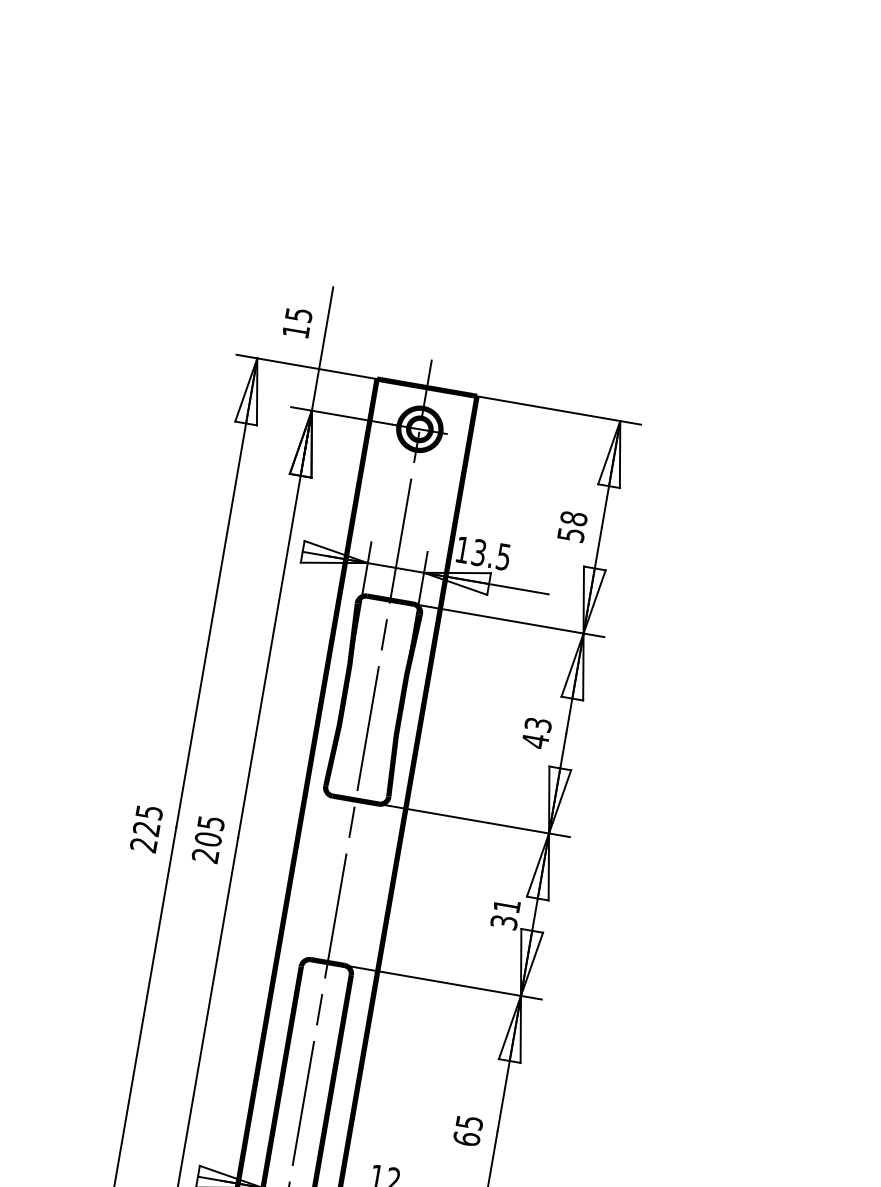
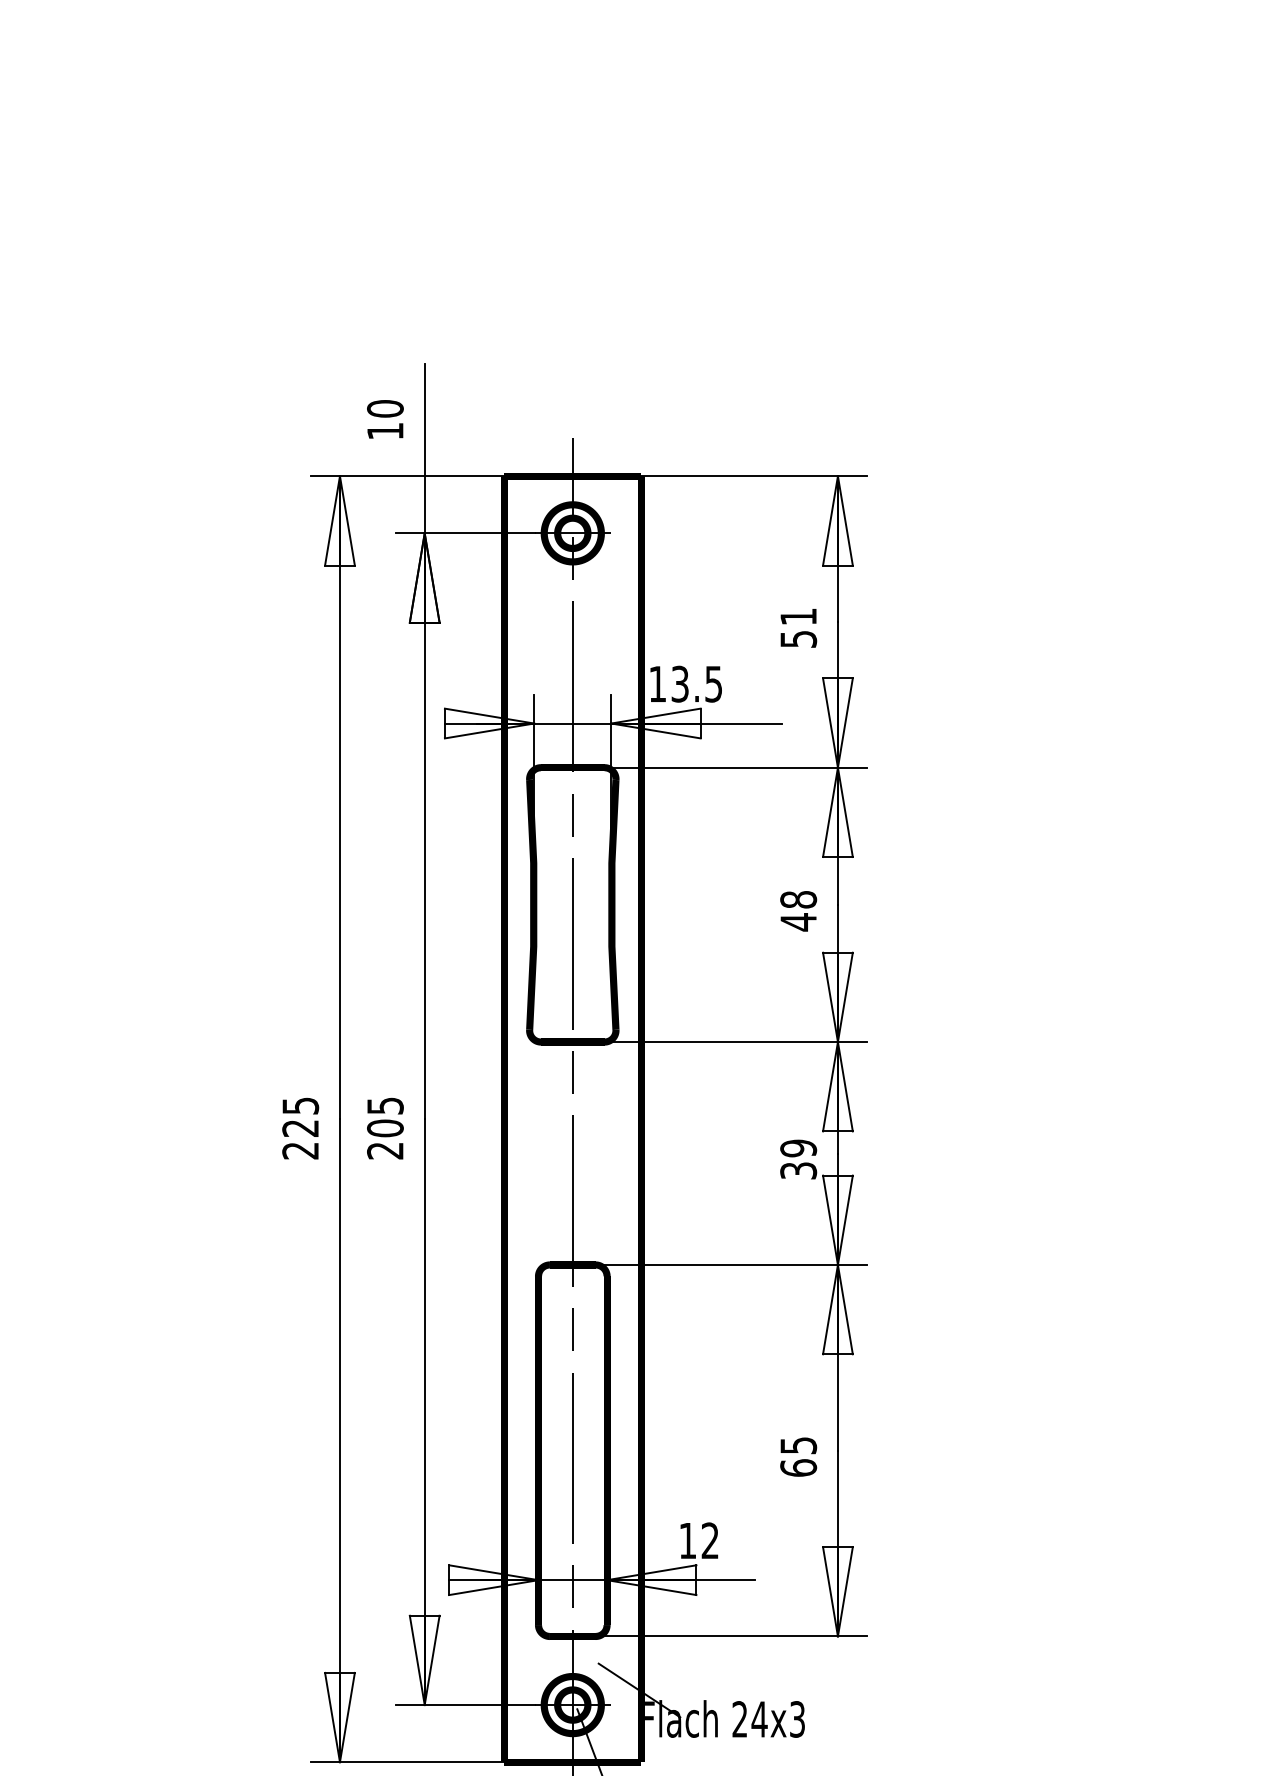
text: (299, 314) -> (385, 408), 15 -> 10
text: (573, 518) -> (798, 616), 58 -> 51
text: (538, 724) -> (798, 899), 43 -> 48
text: (506, 906) -> (798, 1148), 31 -> 39

